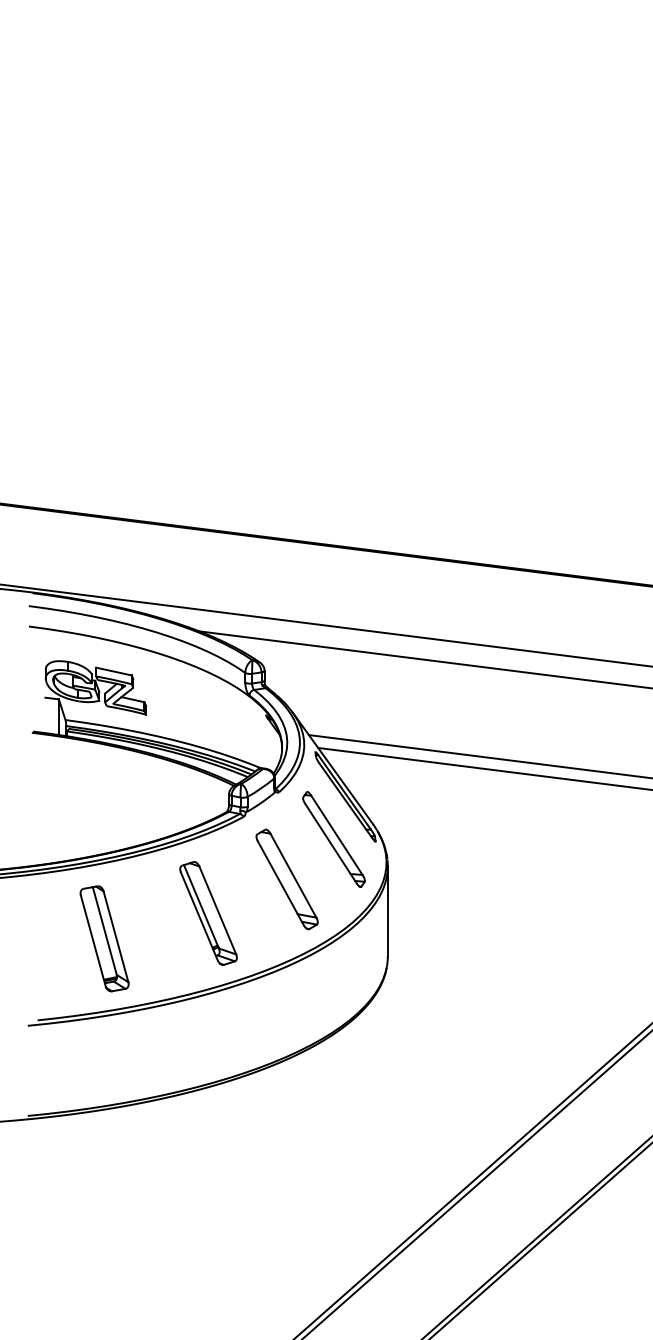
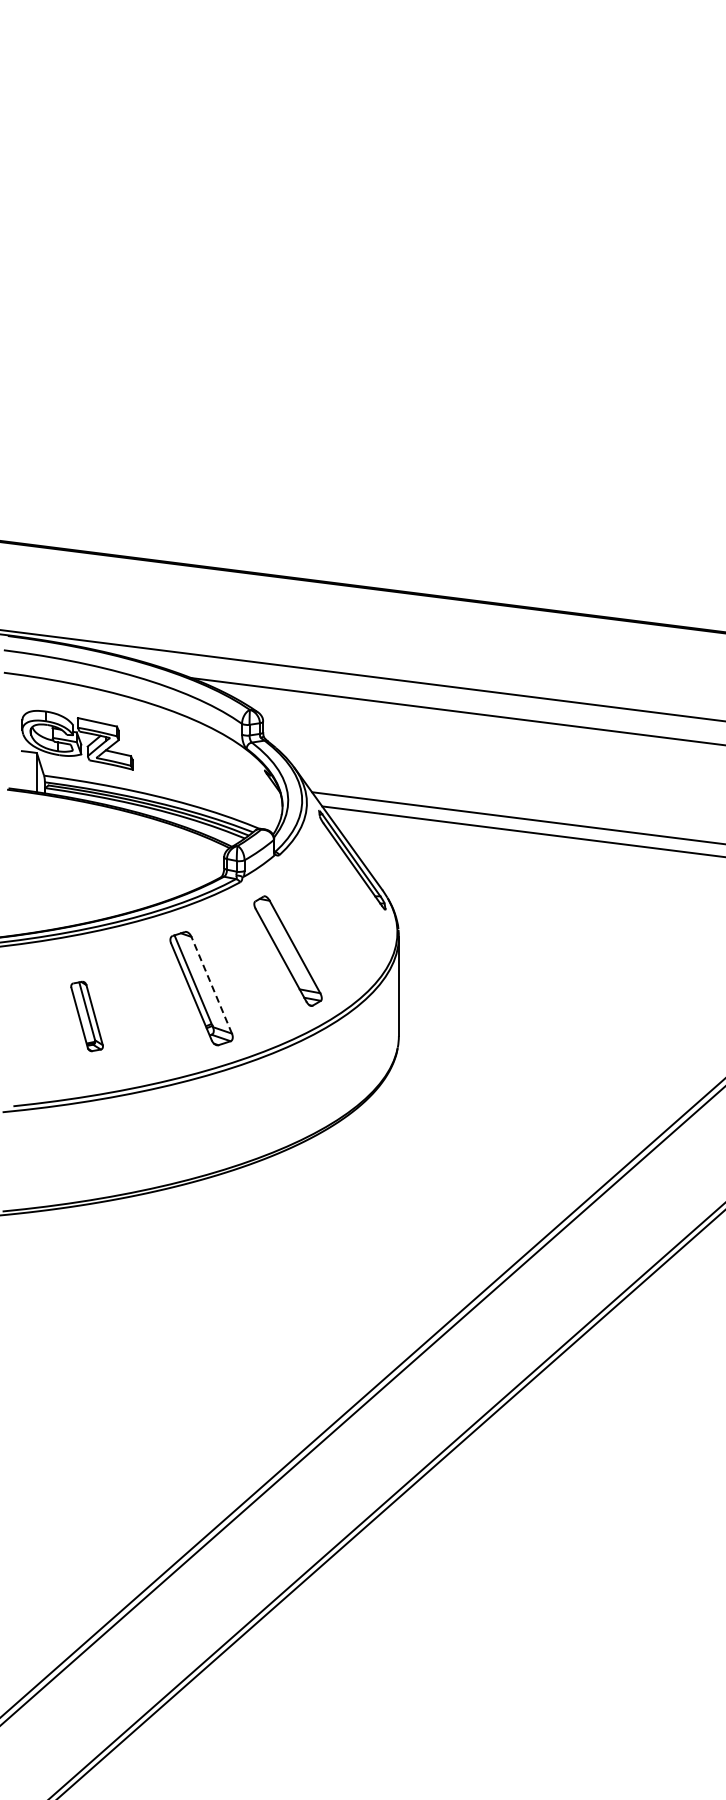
part: (333, 838) -> (339, 906), removed
line: (217, 909) -> (211, 984), solid -> dashed
part: (104, 938) -> (86, 1016), size x0.6

